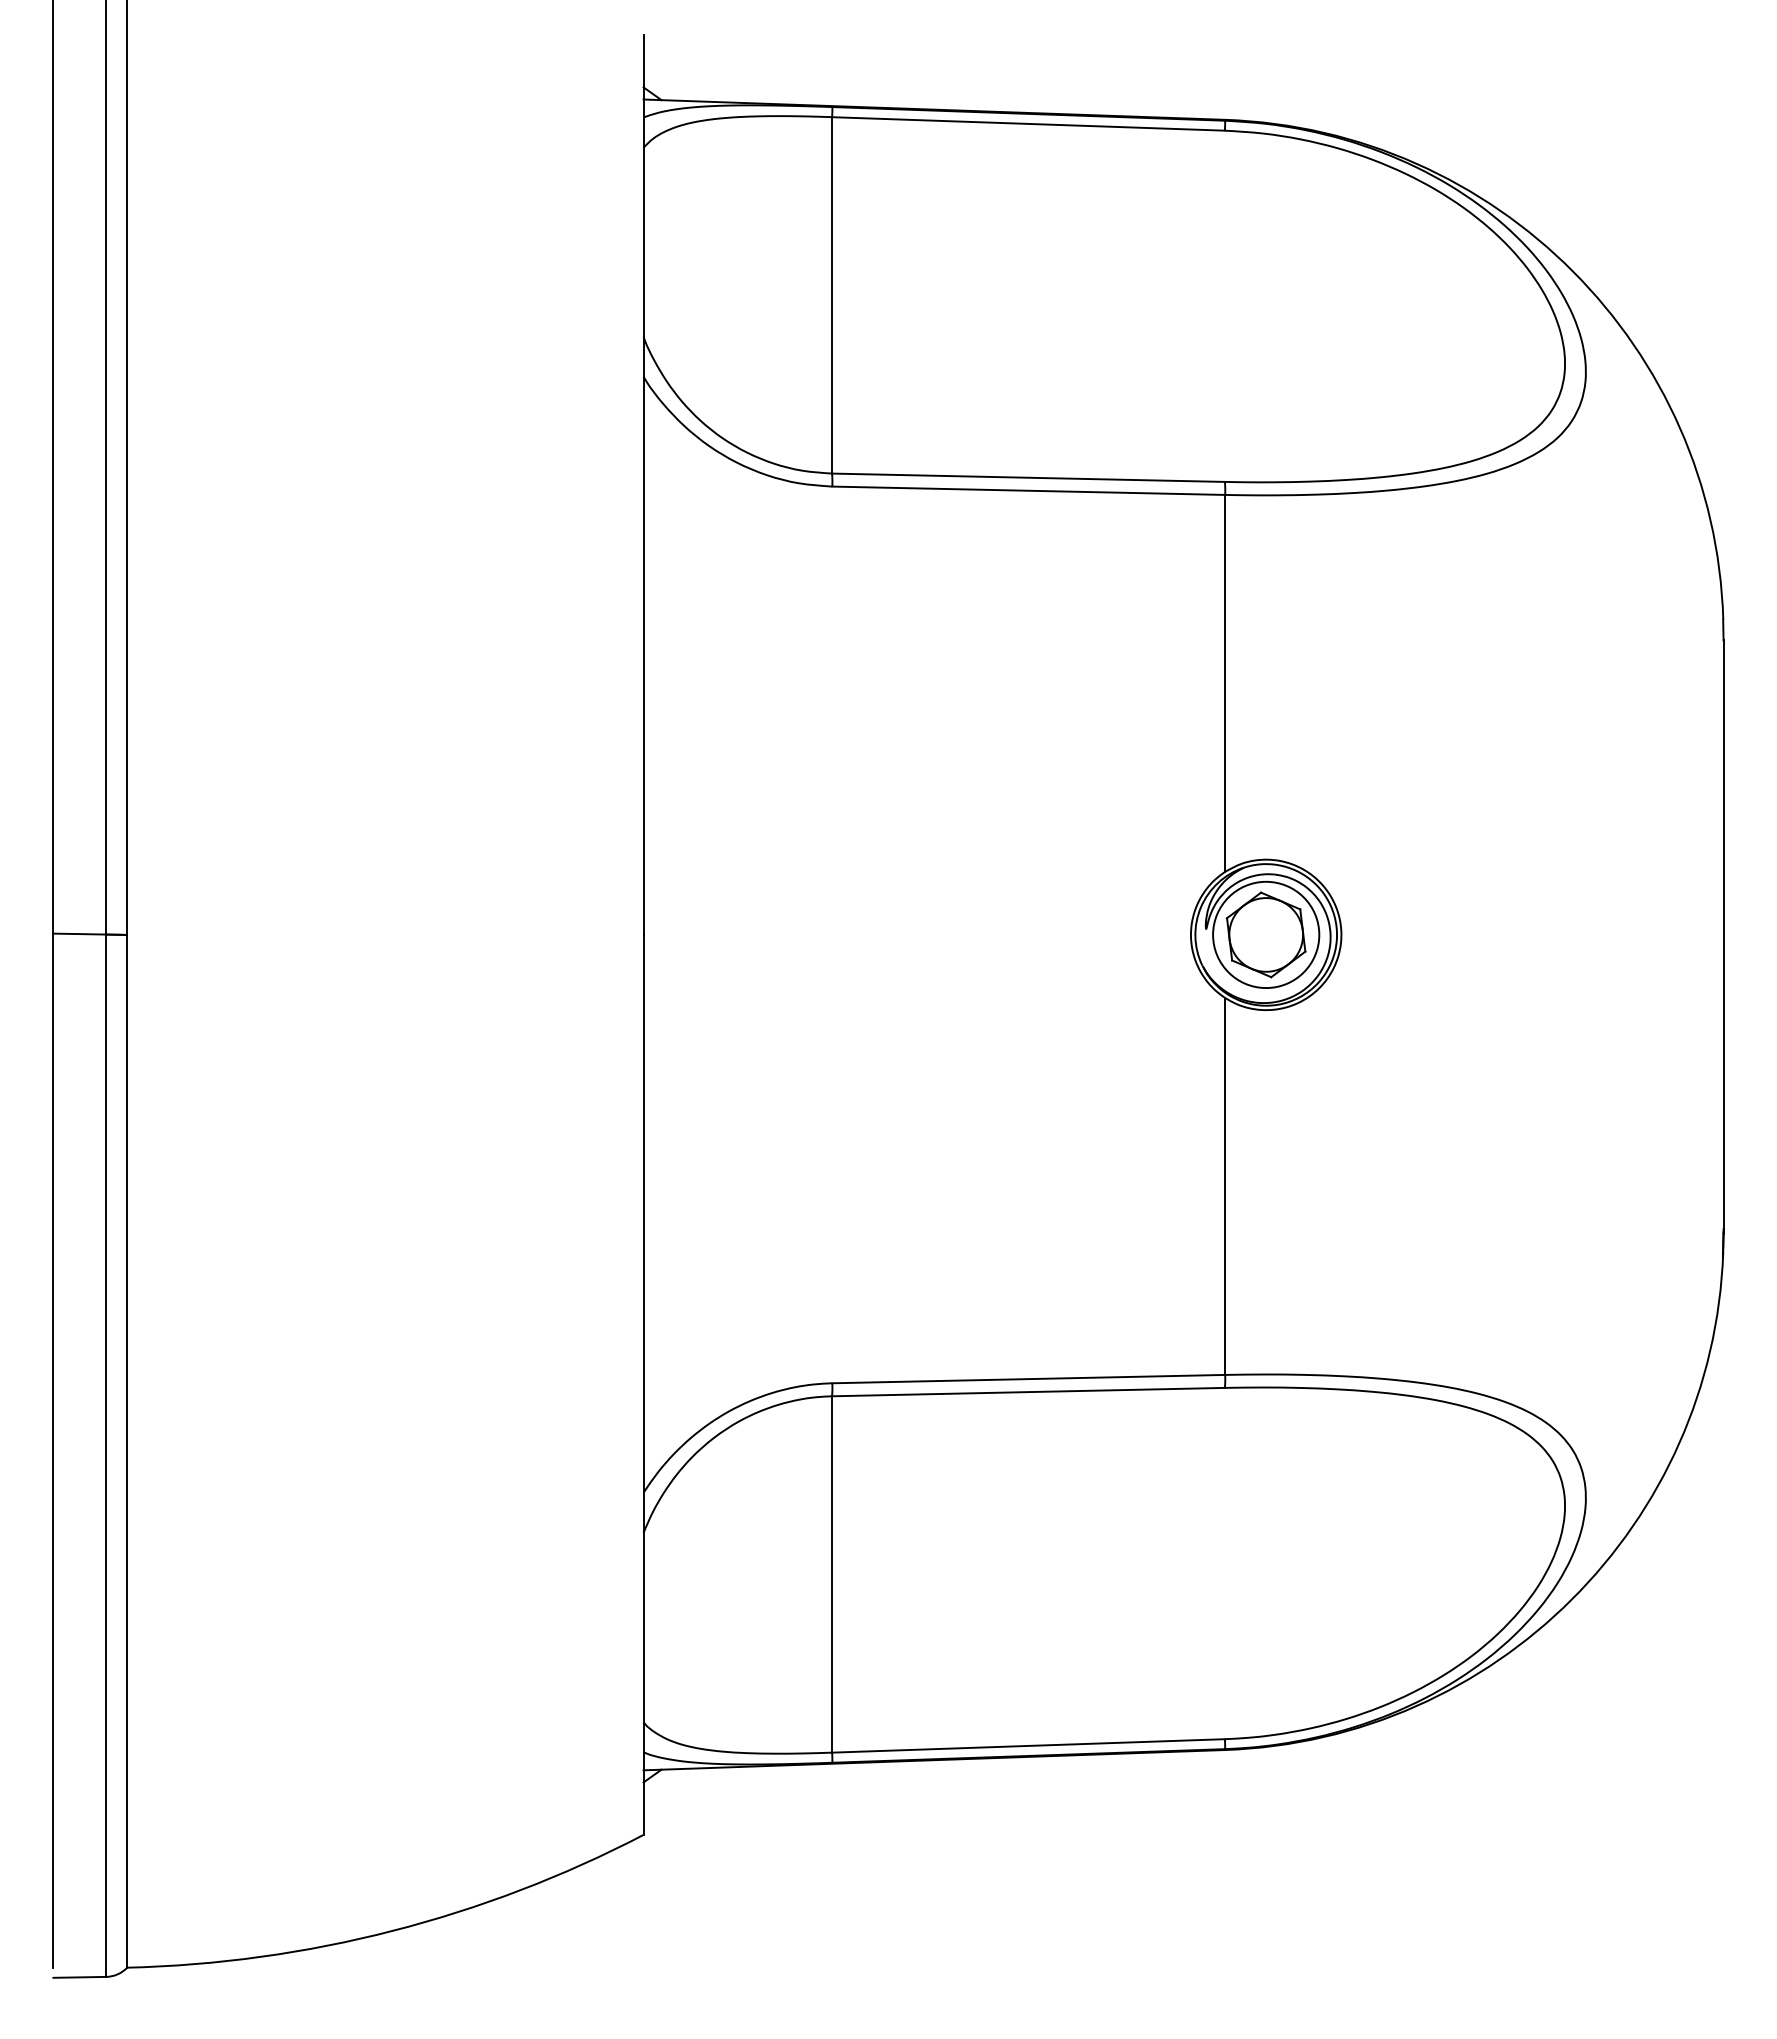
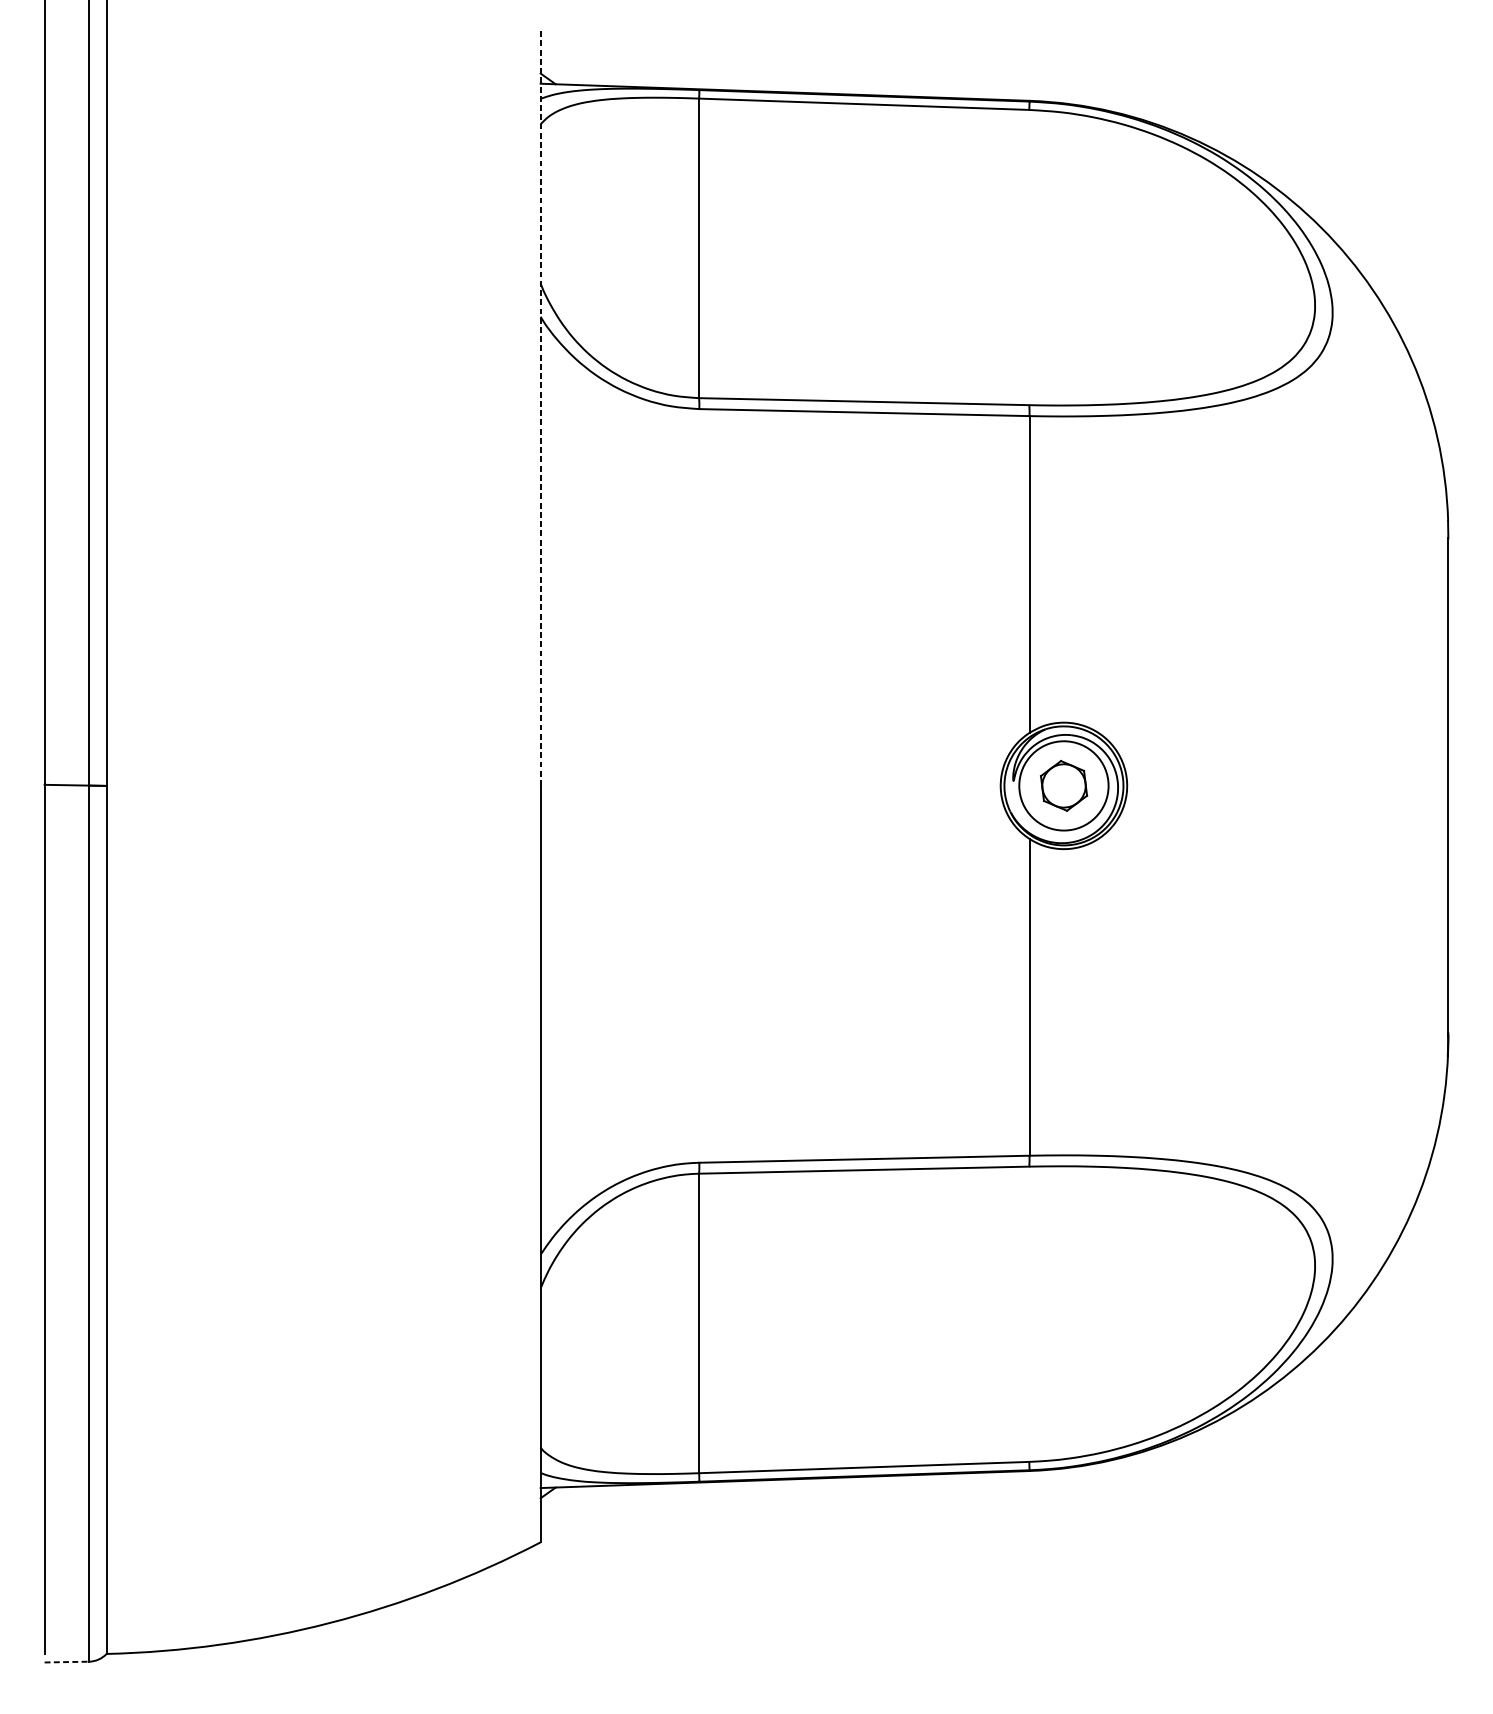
line: (643, 484) -> (540, 407), solid -> dashed
part: (1266, 934) -> (1064, 785), size x0.7
line: (80, 1977) -> (67, 1662), solid -> dashed

